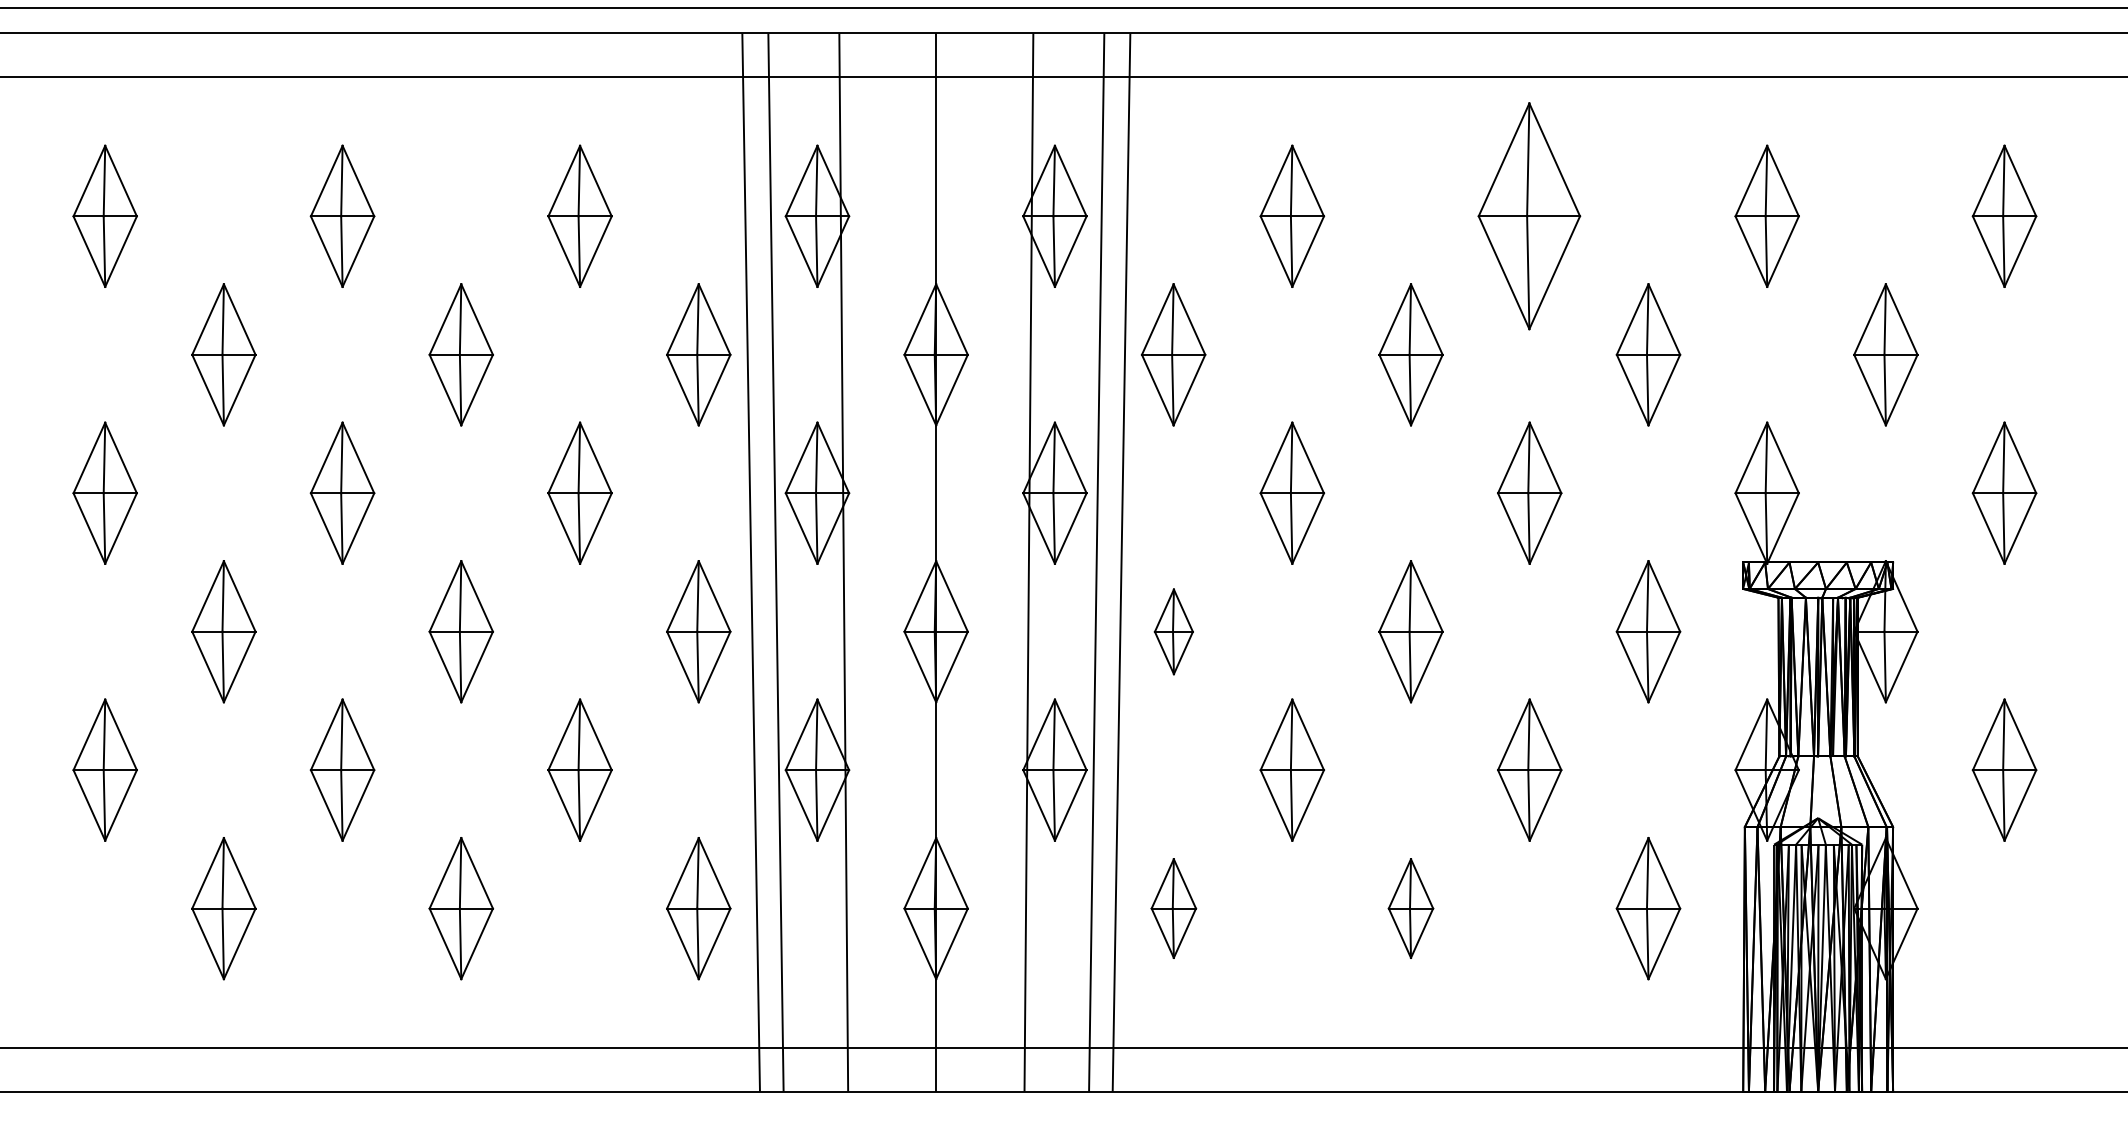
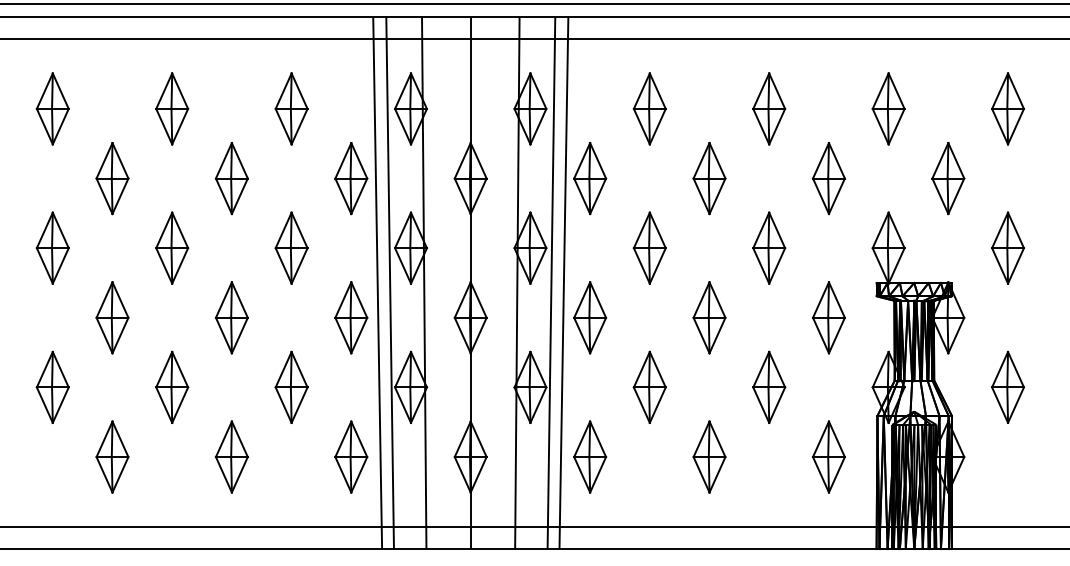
part: (1530, 215) -> (769, 108), size x0.62
part: (1174, 631) -> (590, 317), size x1.67
part: (1174, 907) -> (590, 456), size x1.43
part: (1410, 907) -> (709, 456), size x1.43

